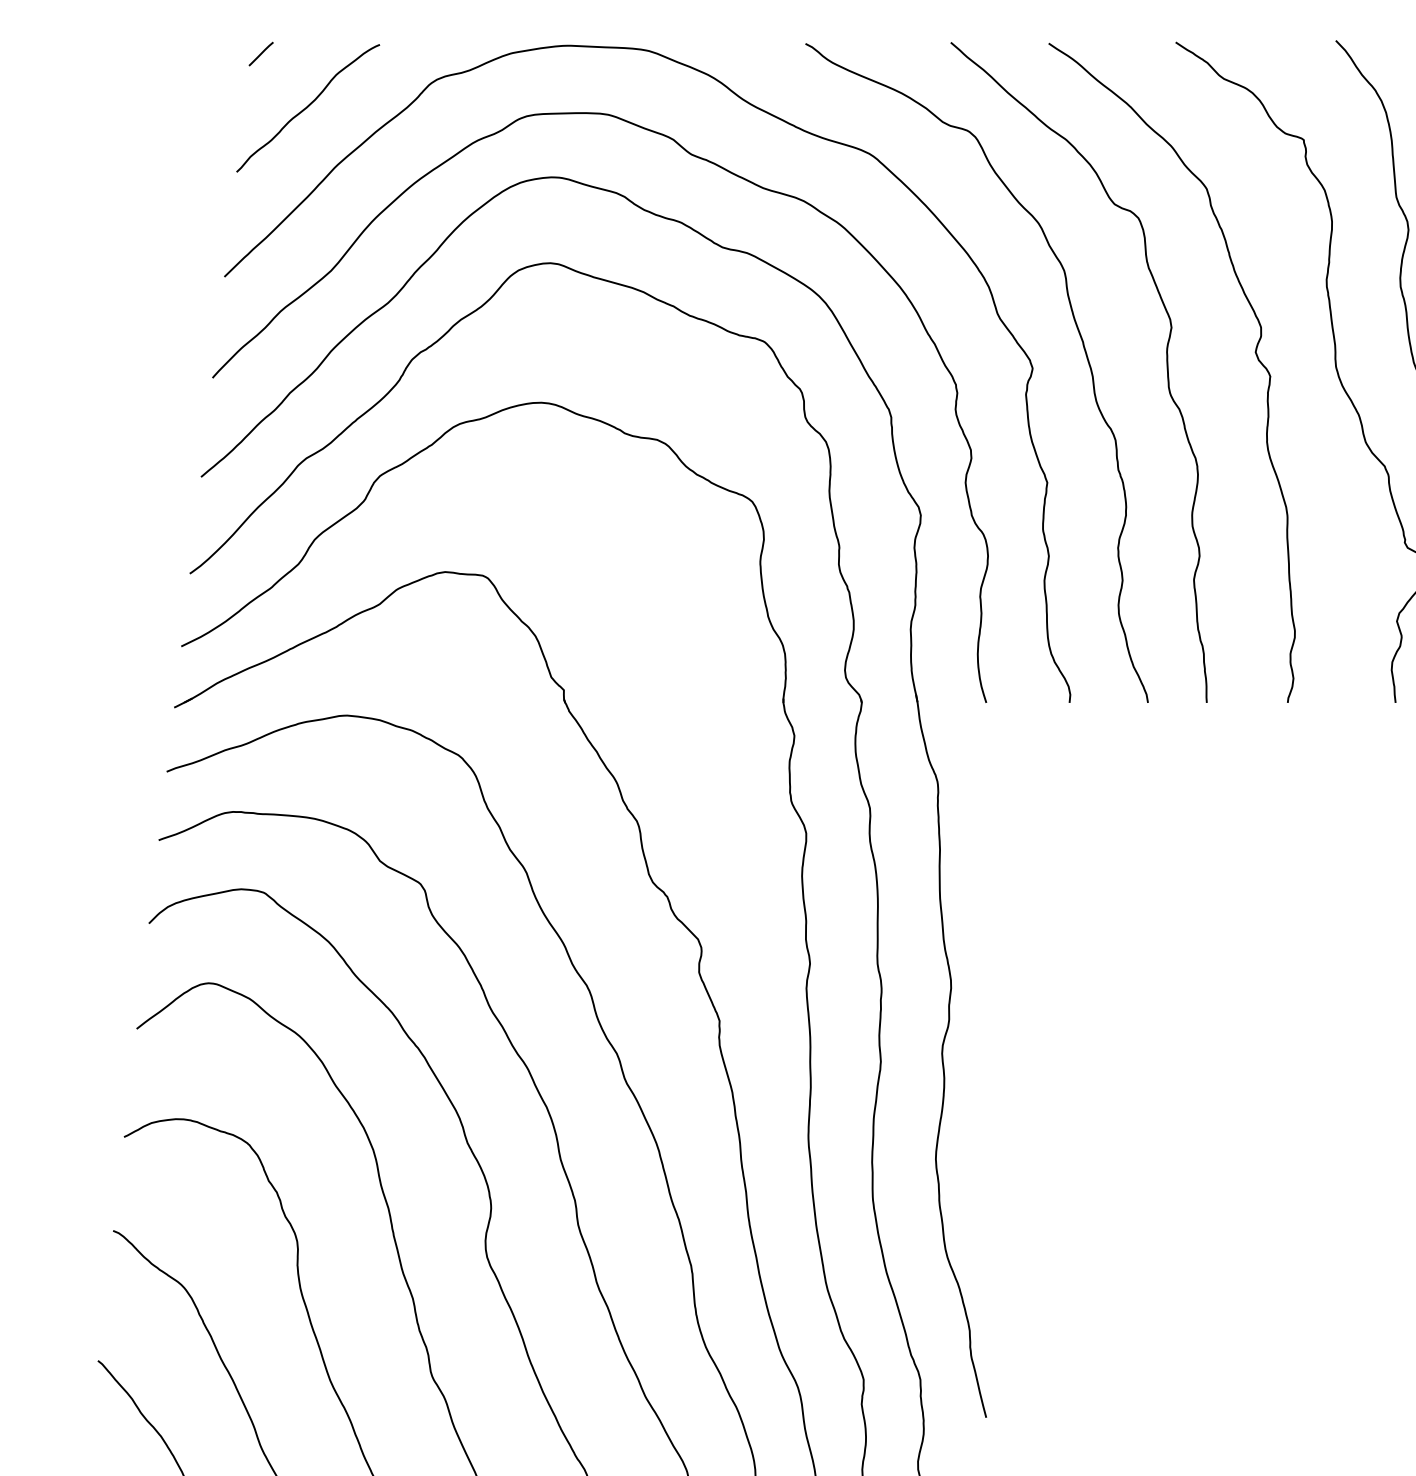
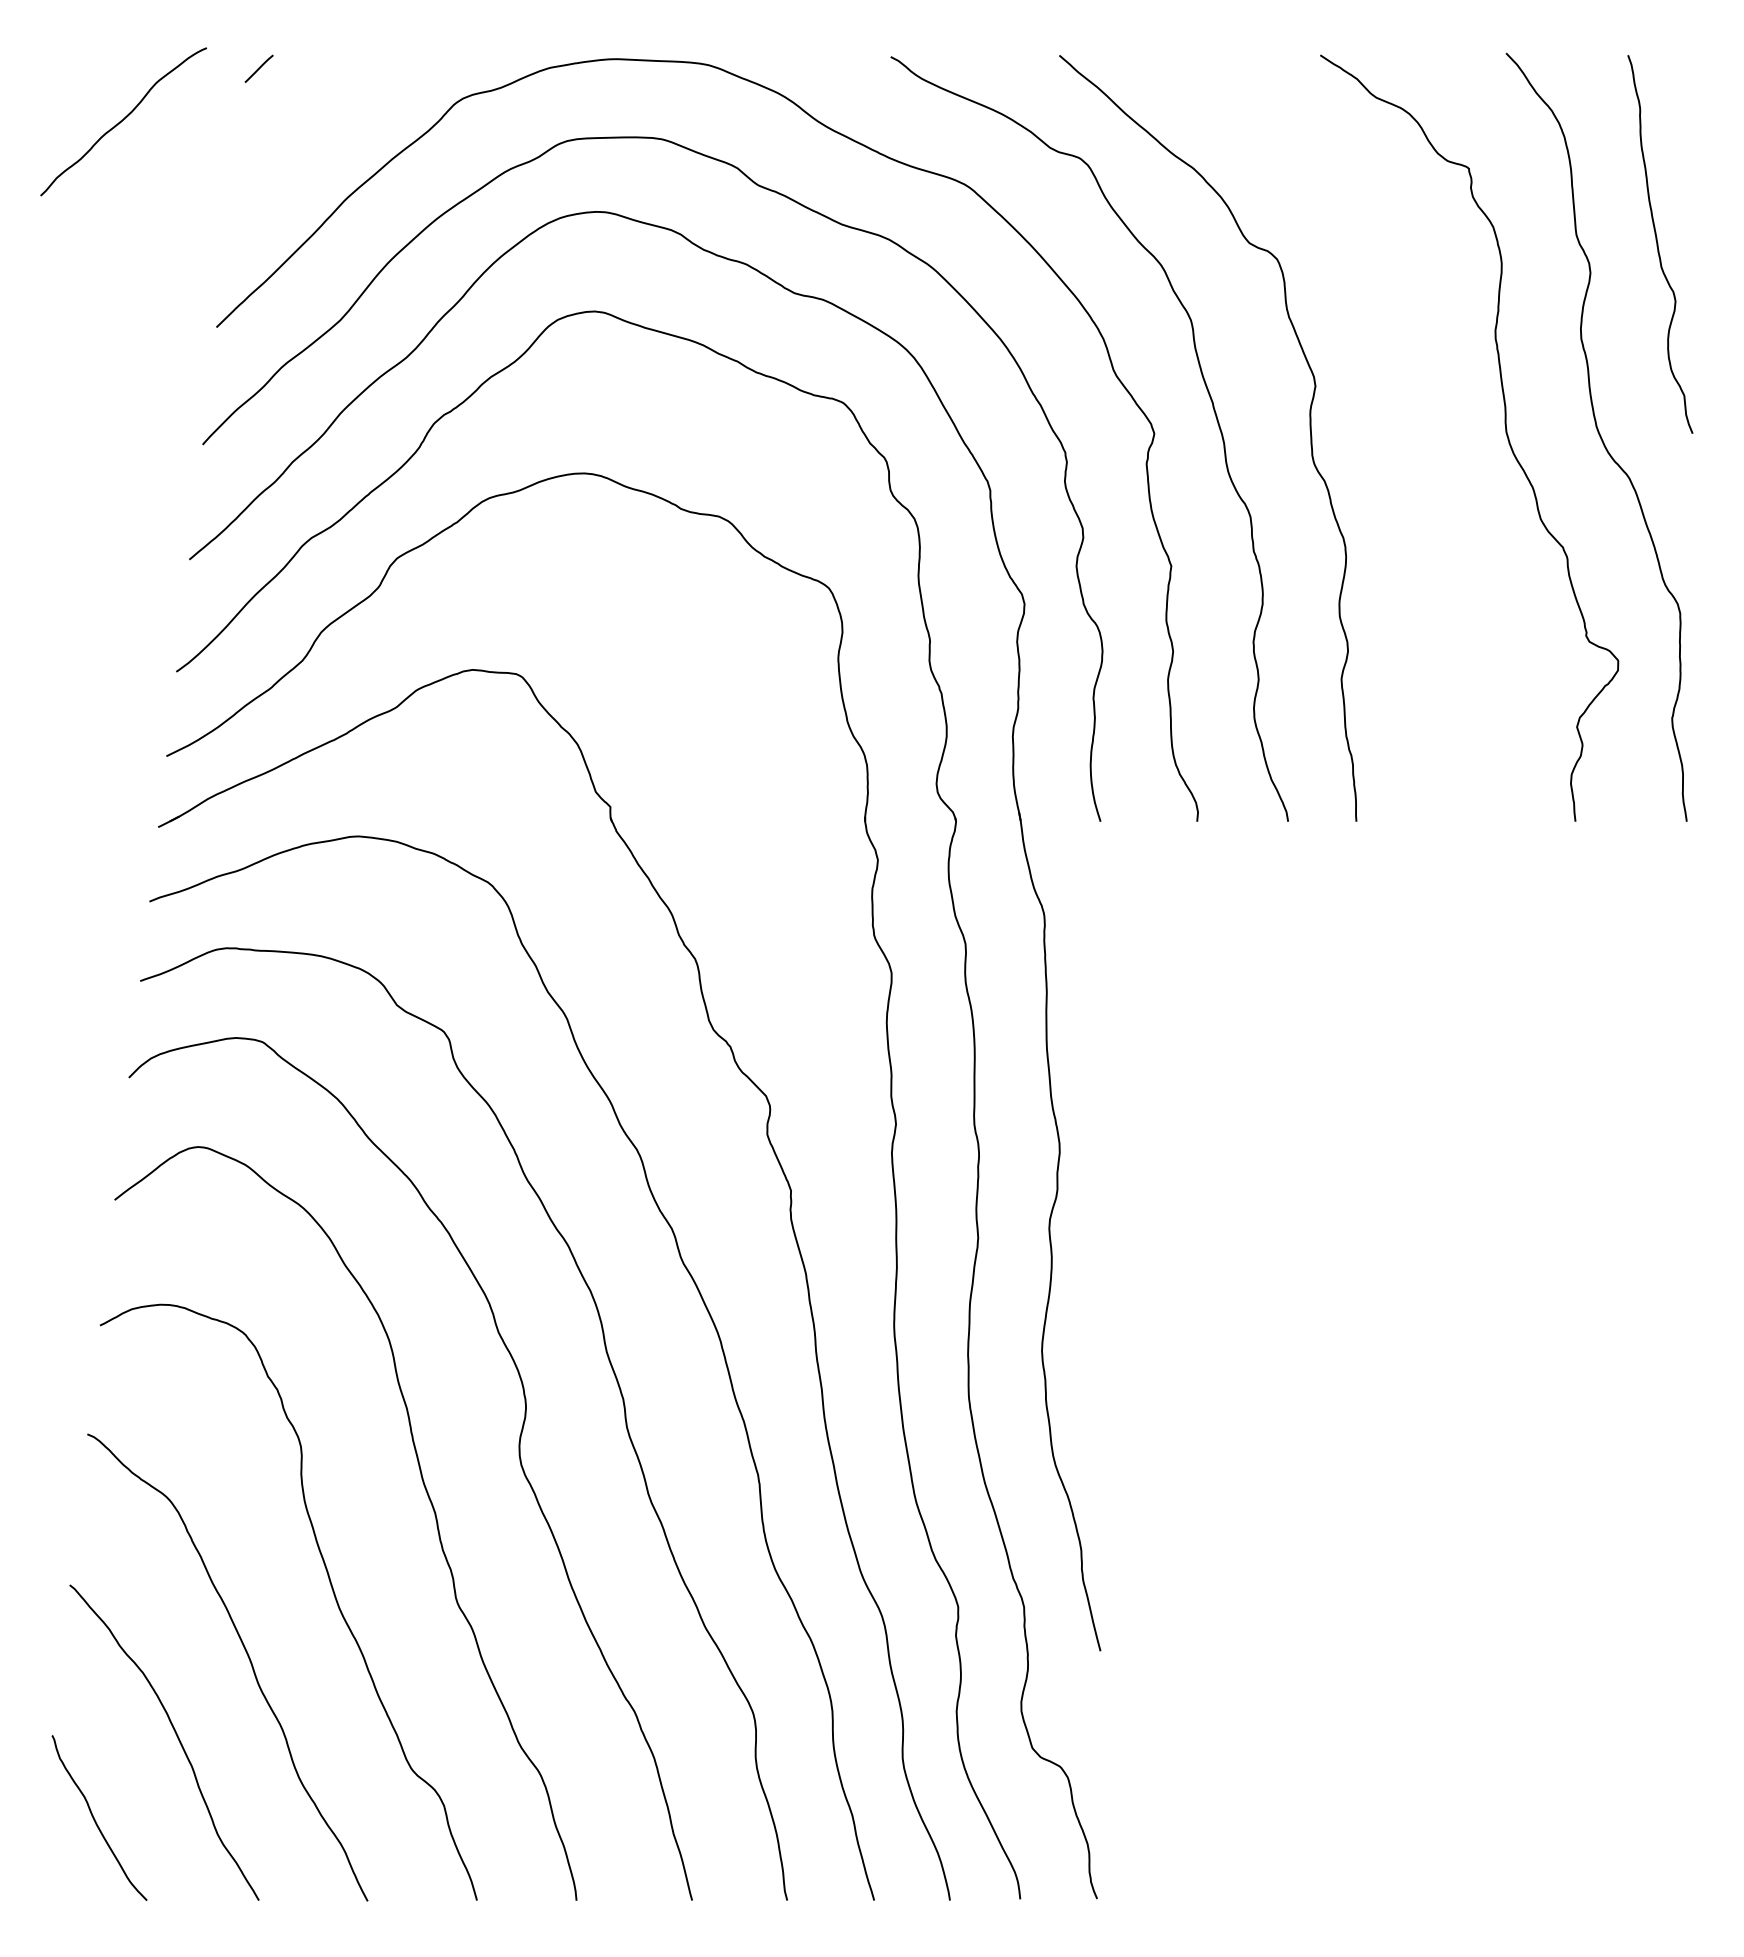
curve: (308, 107) -> (123, 120), moved
curve: (1255, 353) -> (1412, 416), removed

